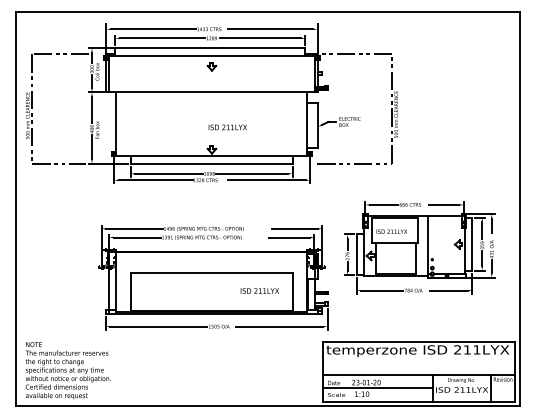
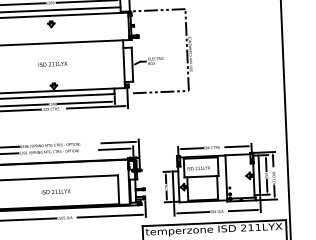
text: (227, 127) -> (52, 64), moved
part: (419, 247) -> (219, 179), moved
text: (259, 290) -> (55, 191), moved

